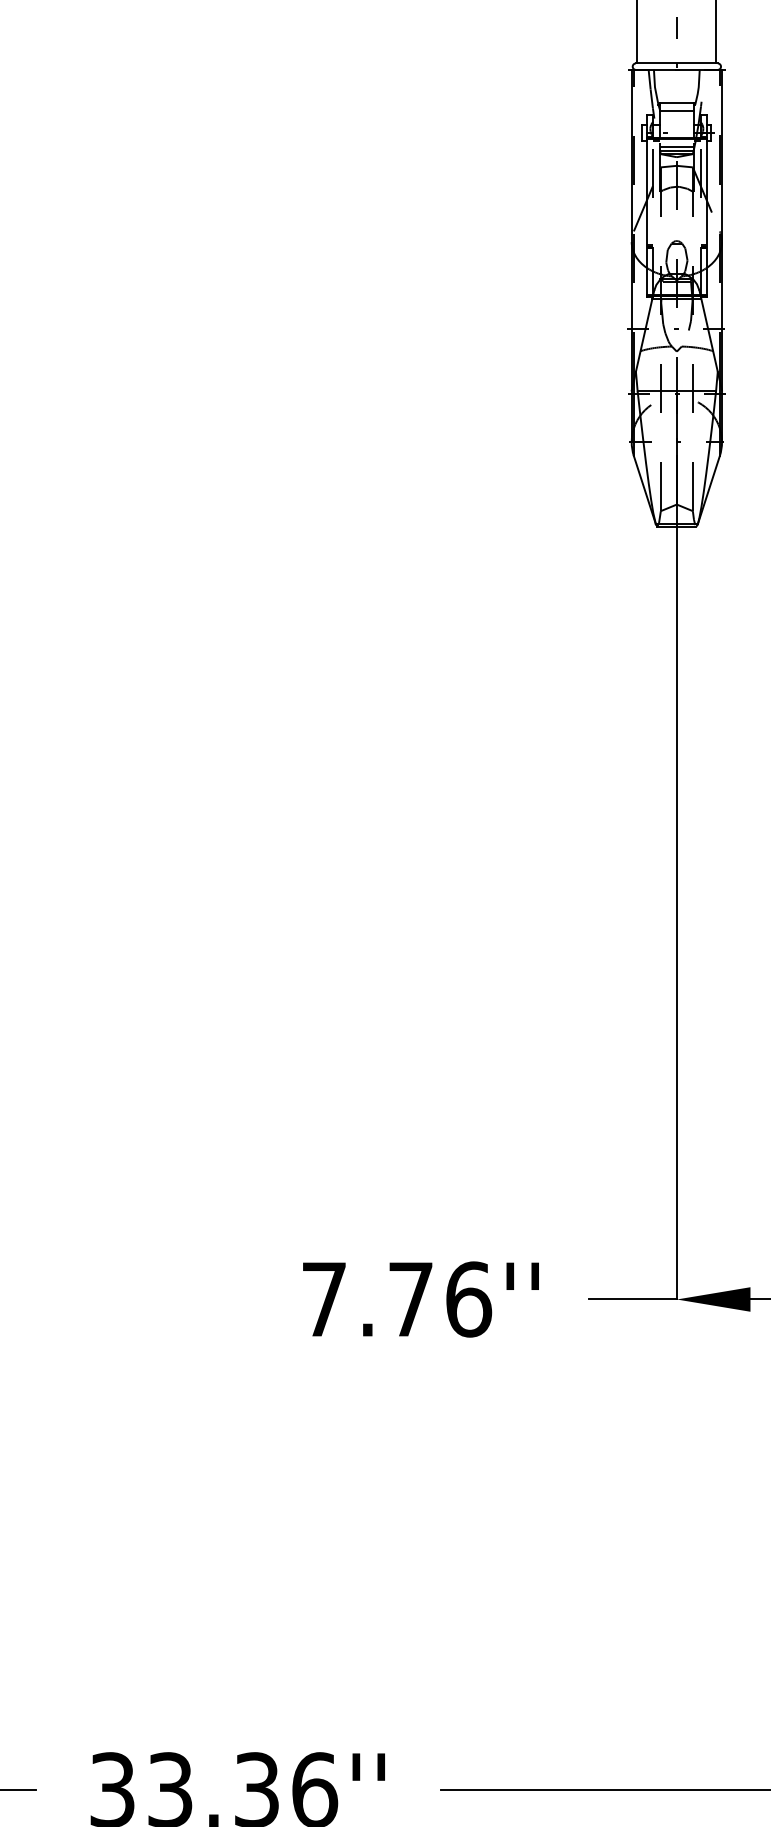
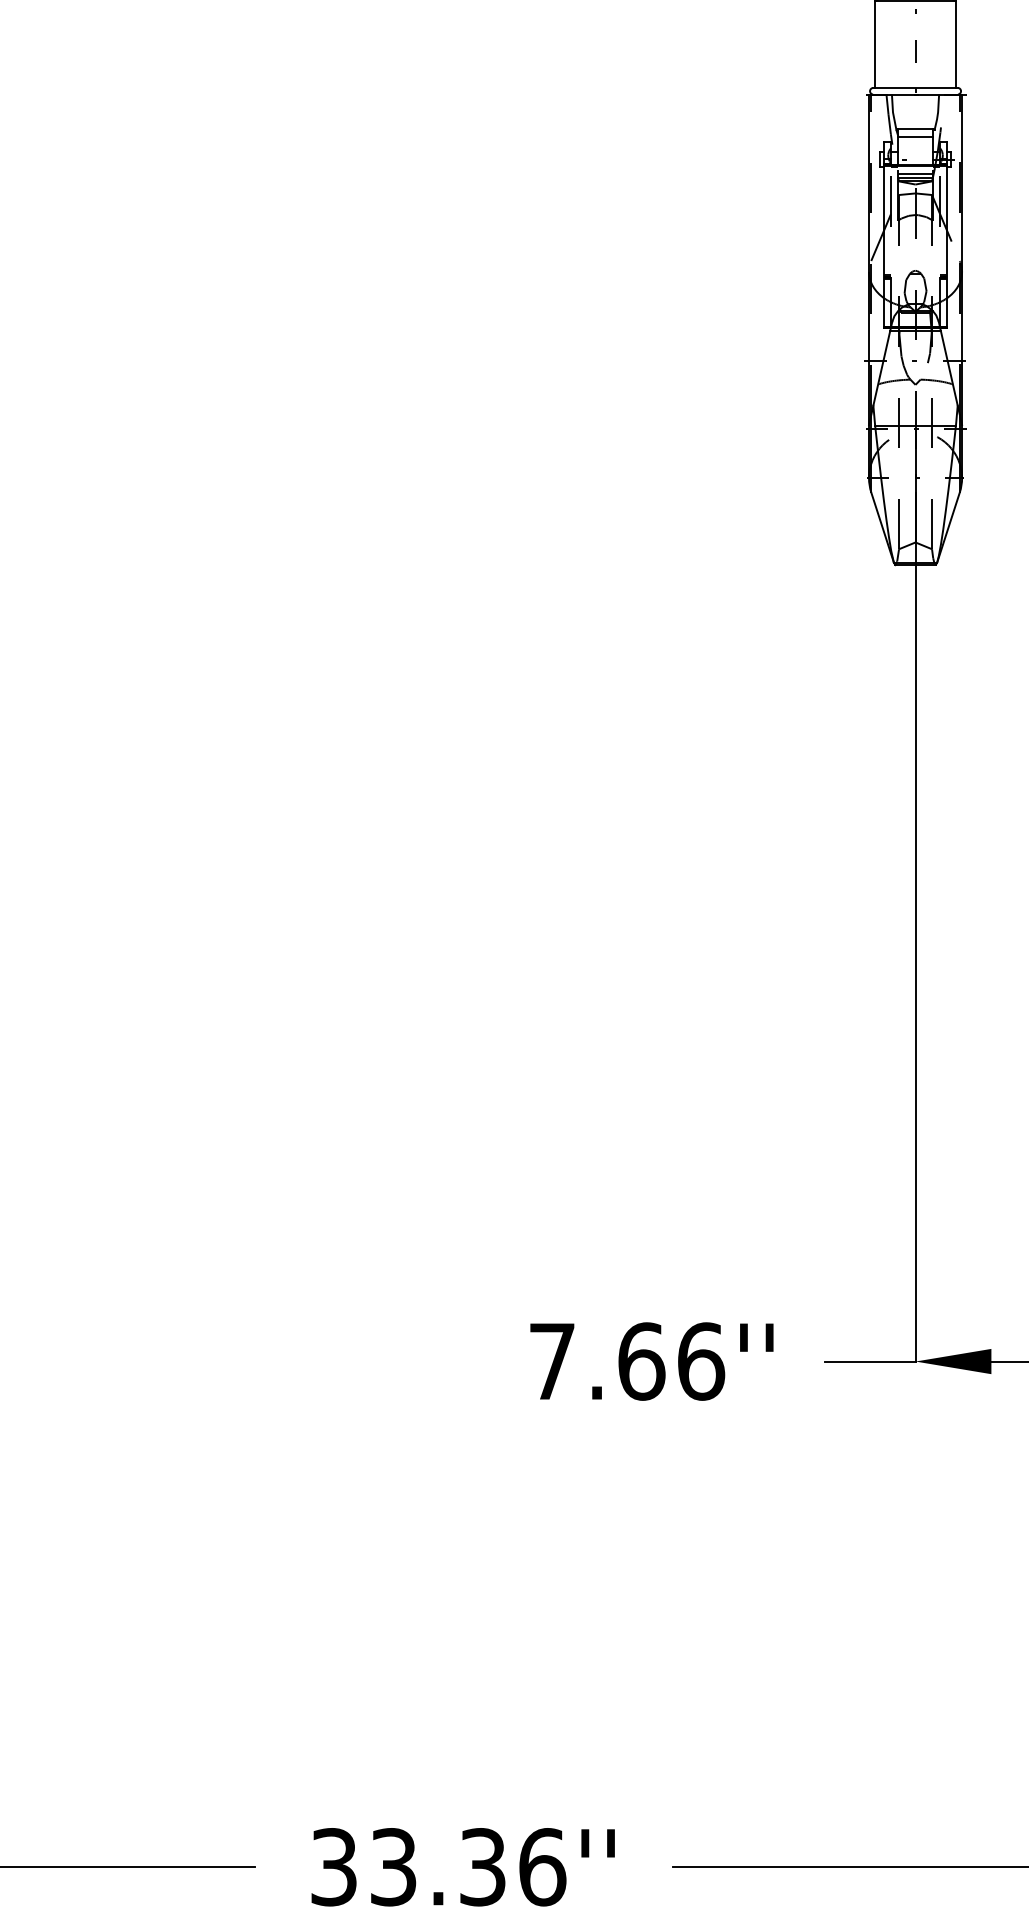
text: (410, 1299) -> (641, 1361), 7.76'' -> 7.66''

